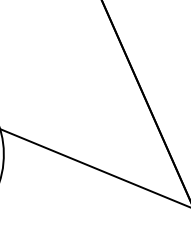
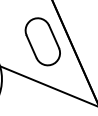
part: (82, 80) -> (42, 41), added

